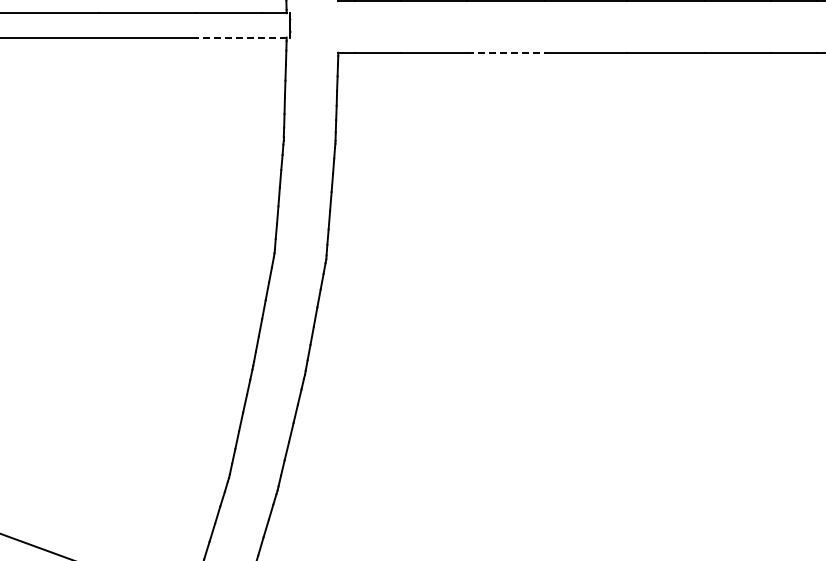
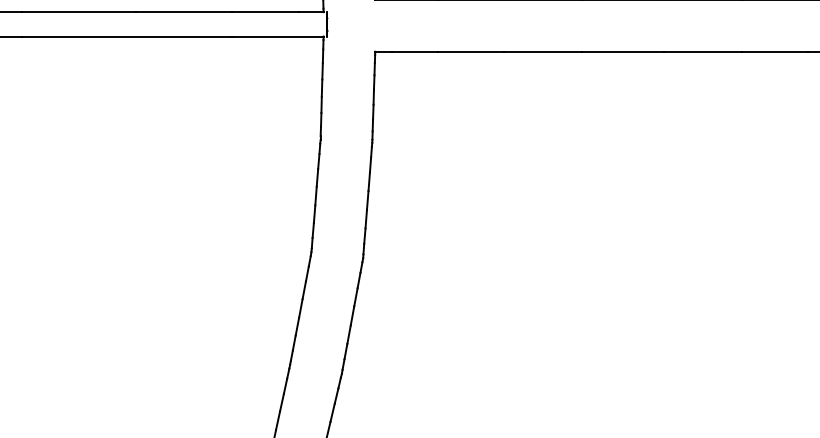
line: (241, 37) -> (278, 36), dashed -> solid
line: (506, 52) -> (543, 51), dashed -> solid

